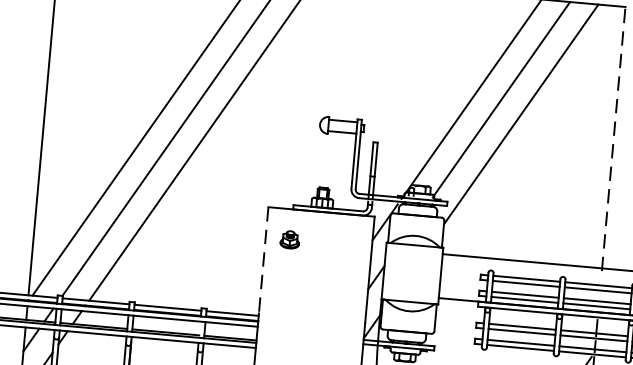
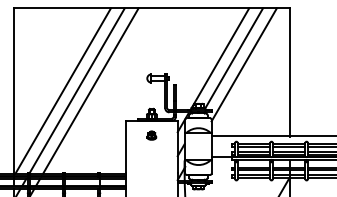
line: (614, 138) -> (290, 72), dashed -> solid
part: (289, 239) -> (151, 135), moved
line: (262, 260) -> (125, 146), dashed -> solid

